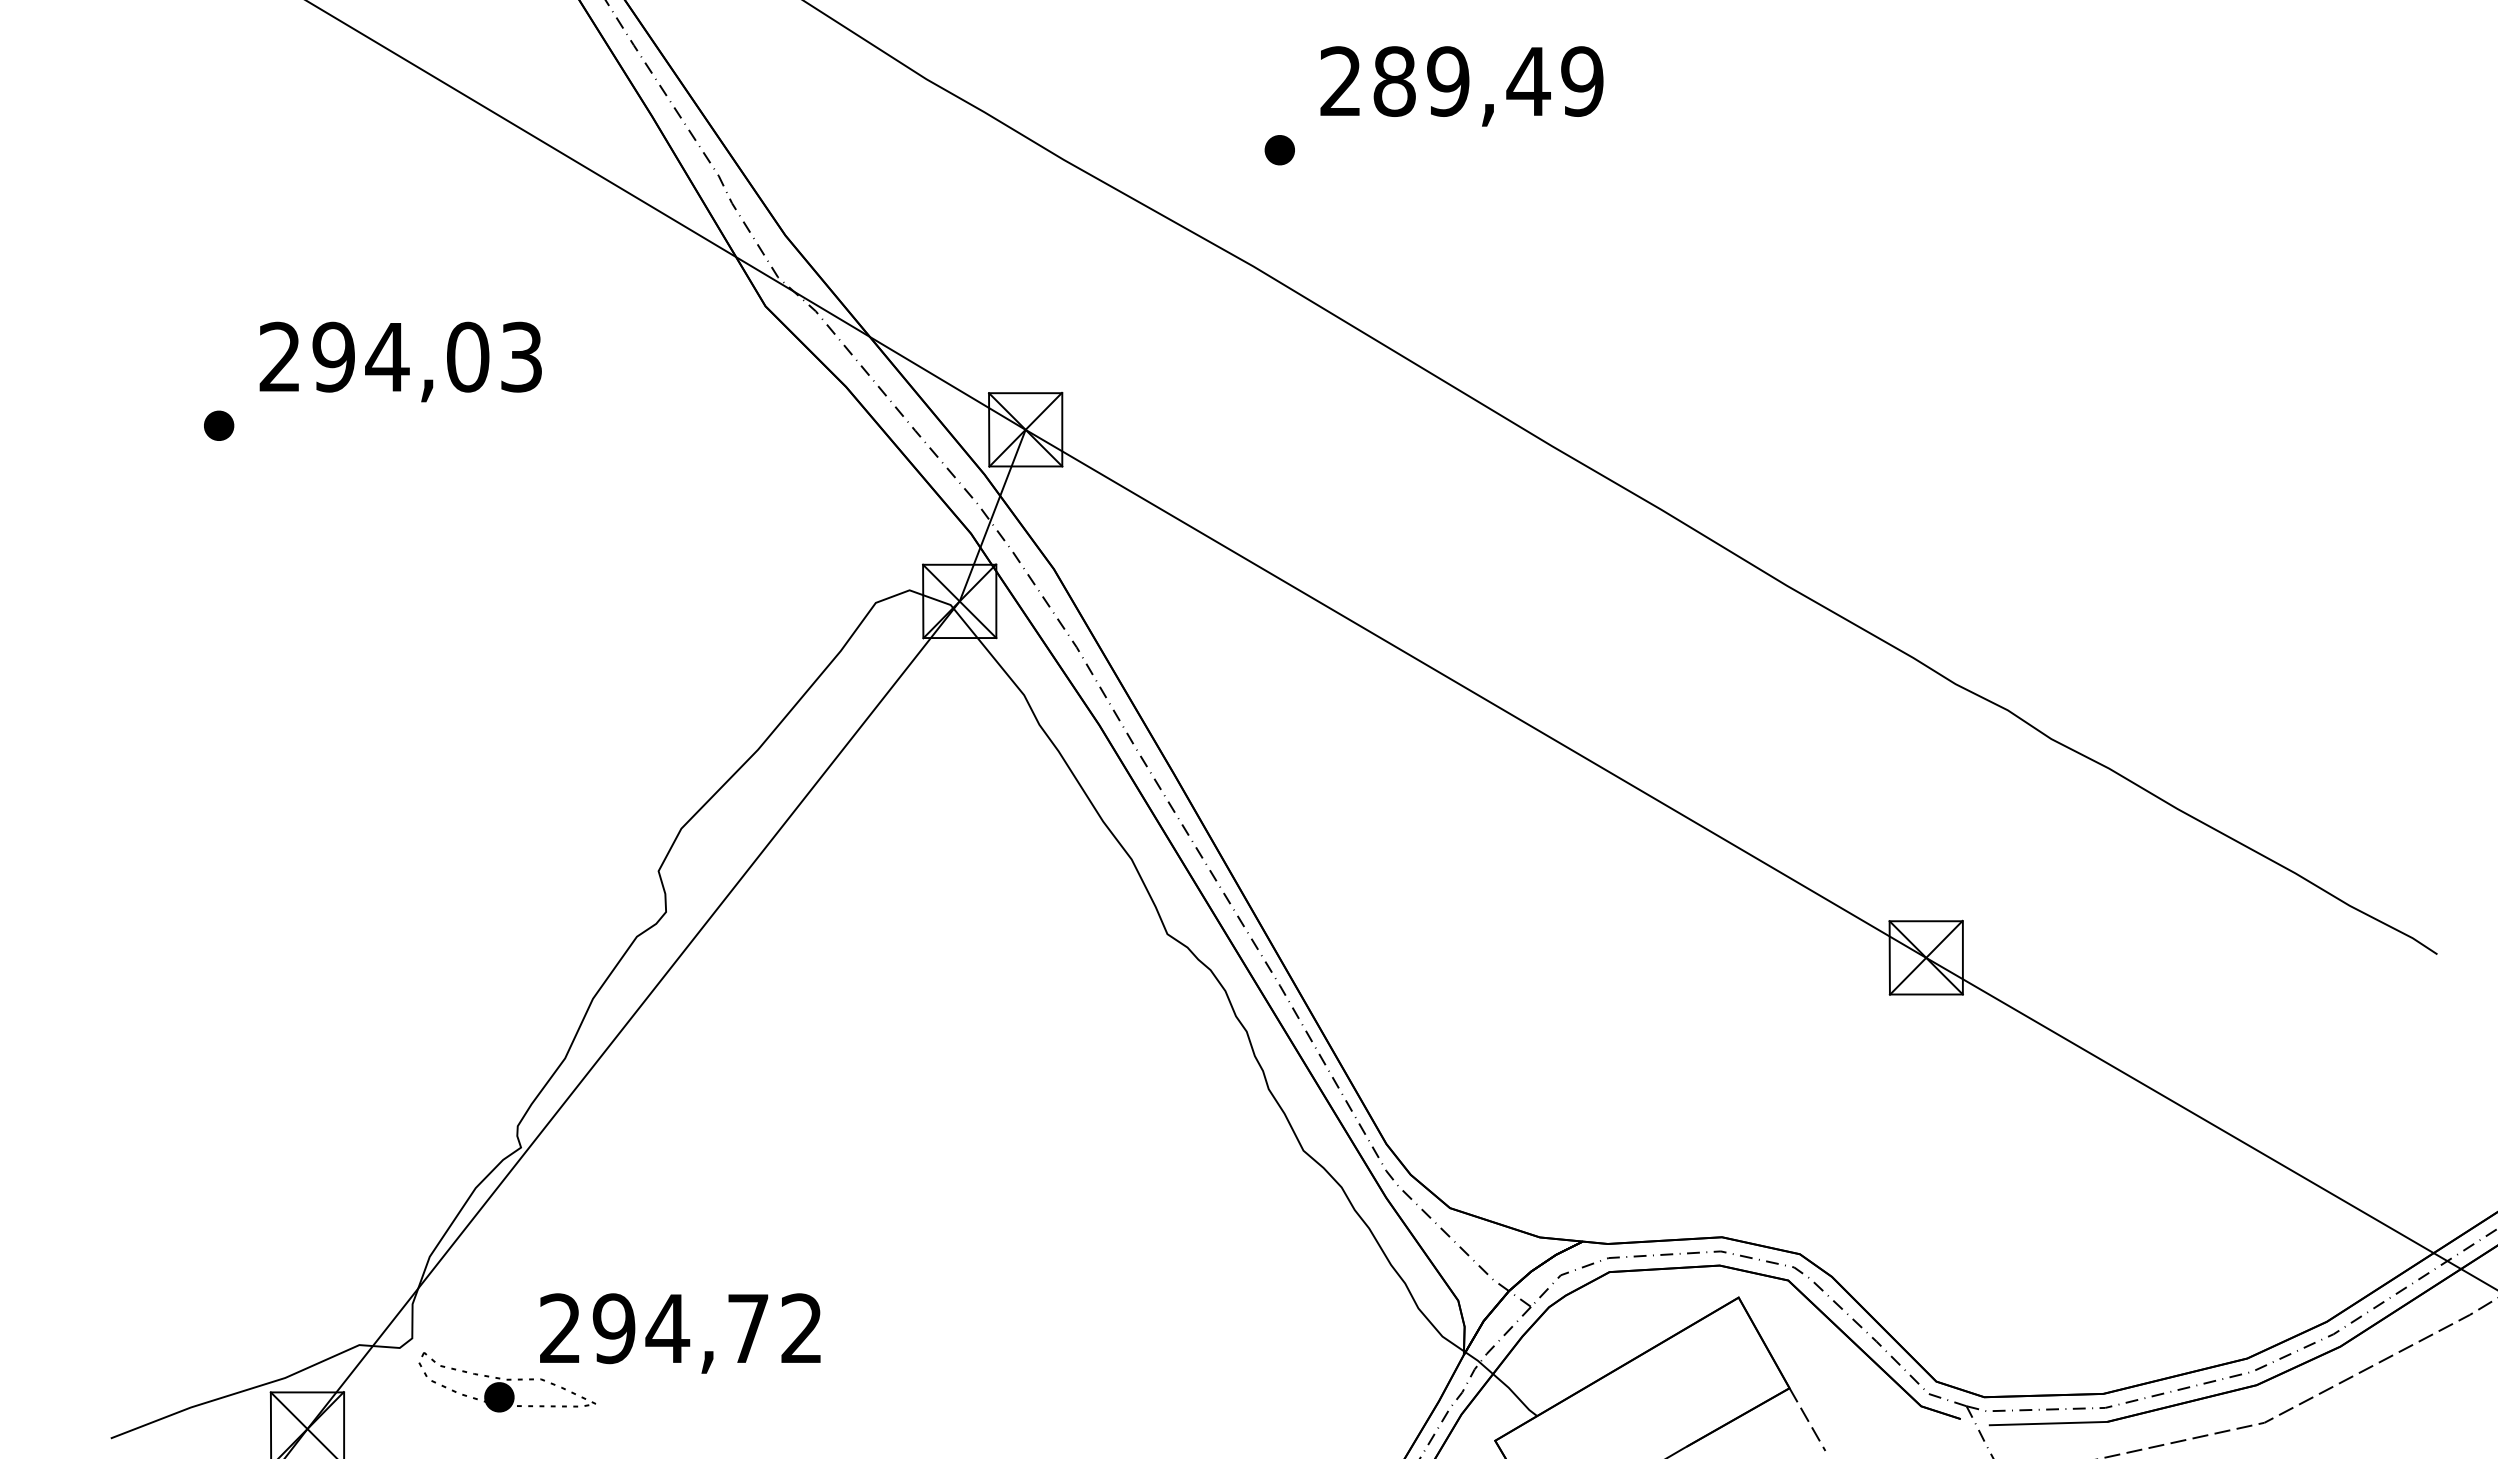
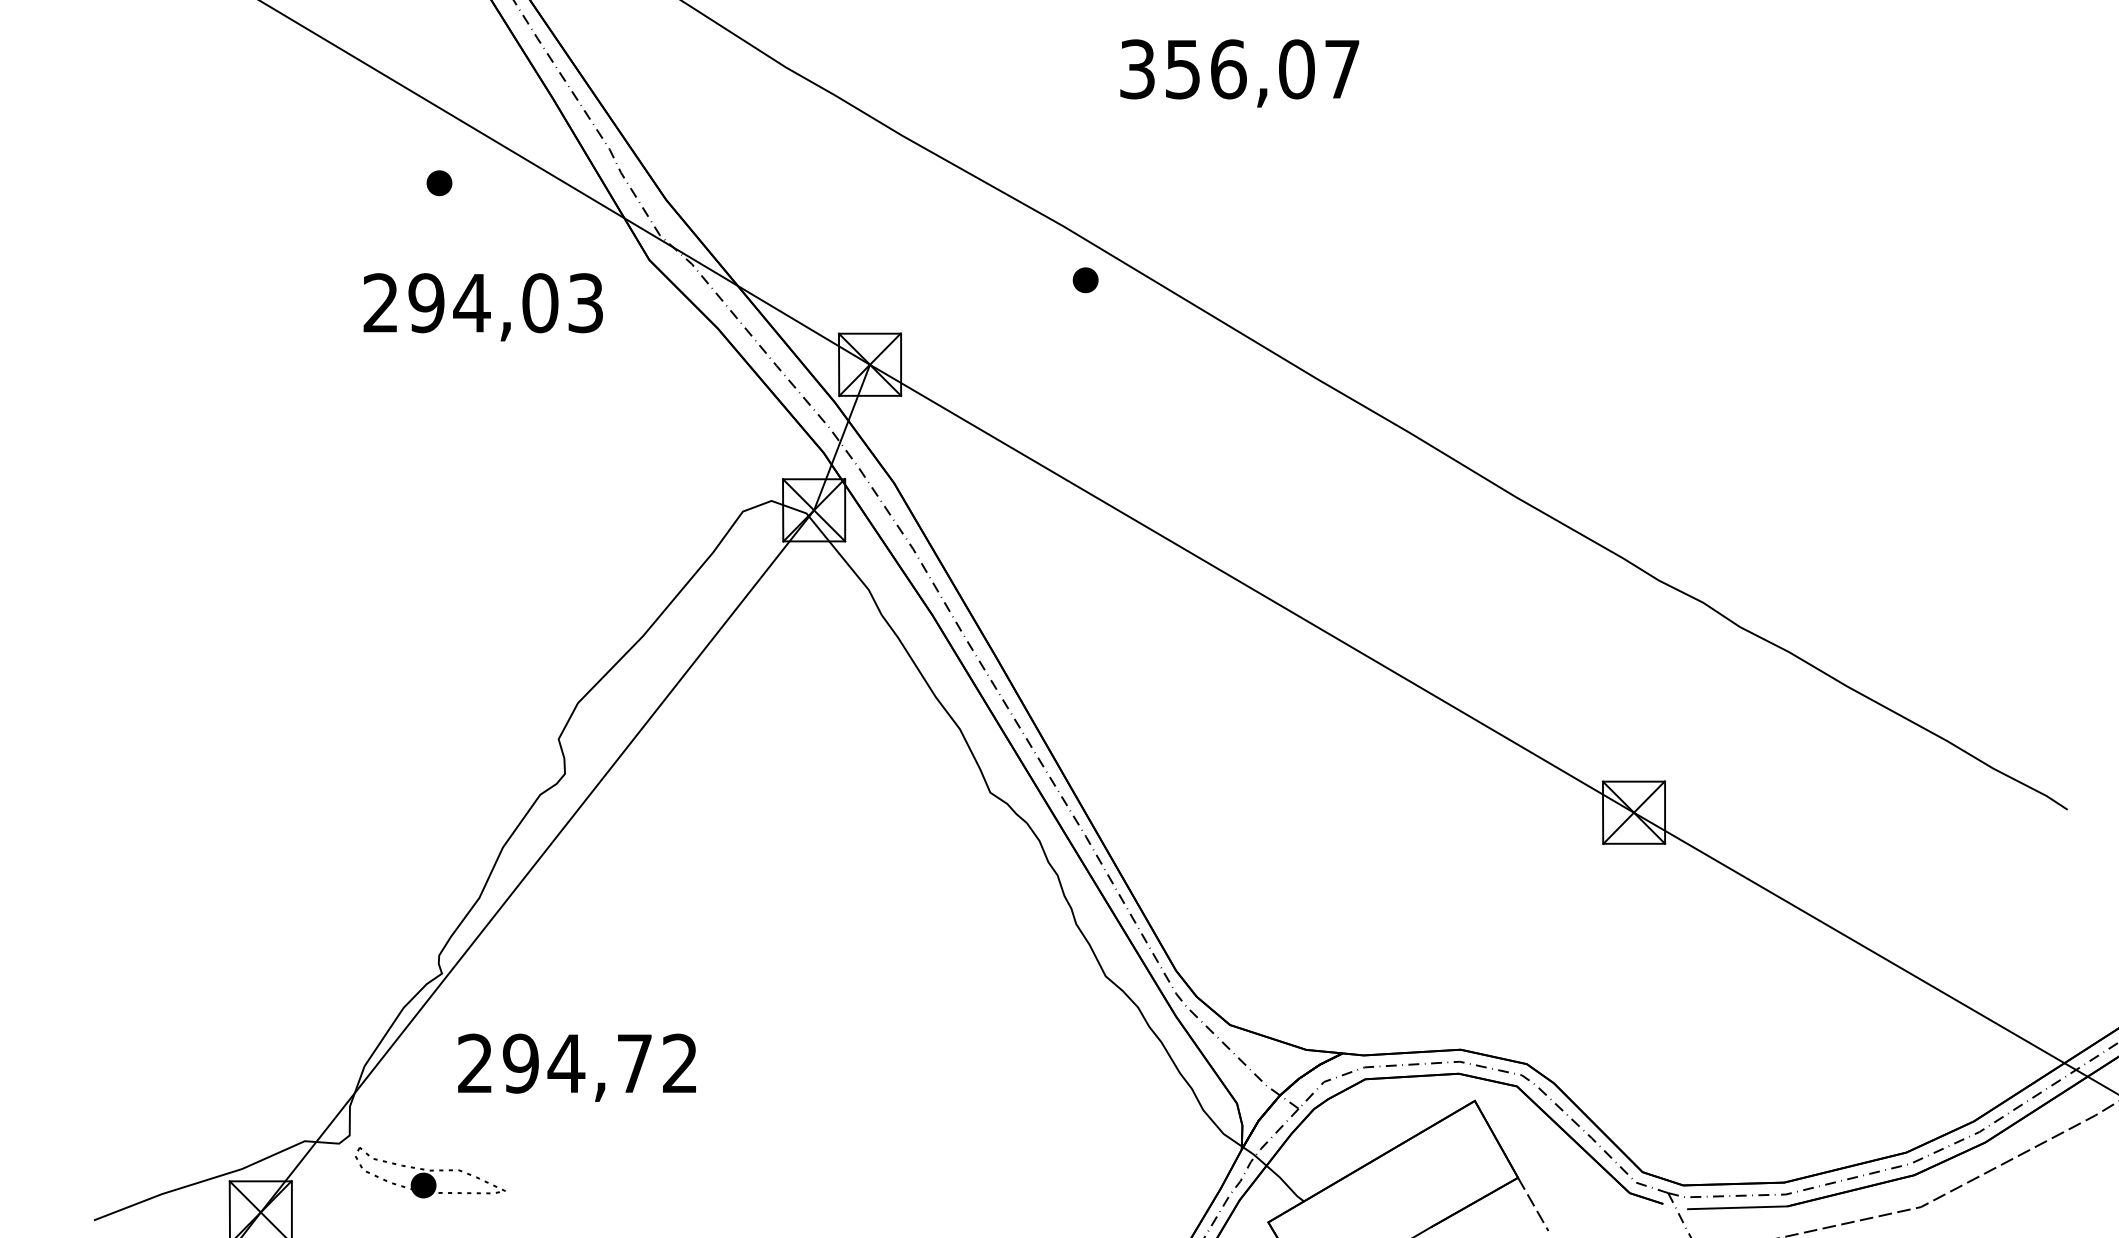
text: (1461, 81) -> (1239, 69), 289,49 -> 356,07
part: (1279, 150) -> (1085, 280), moved
text: (400, 361) -> (483, 306), moved
part: (219, 425) -> (439, 182), moved
text: (680, 1333) -> (577, 1067), moved

